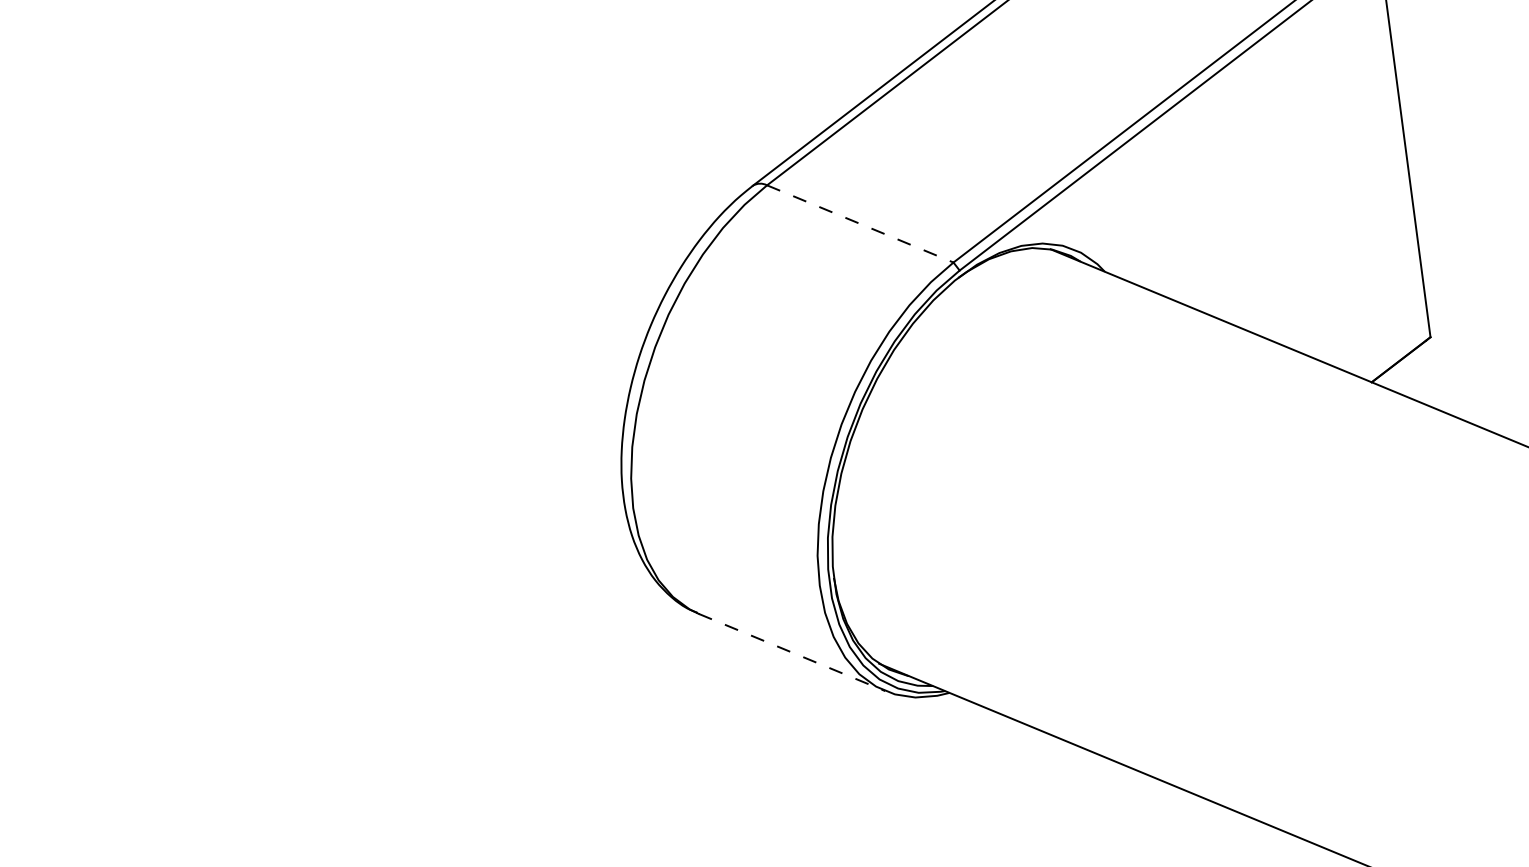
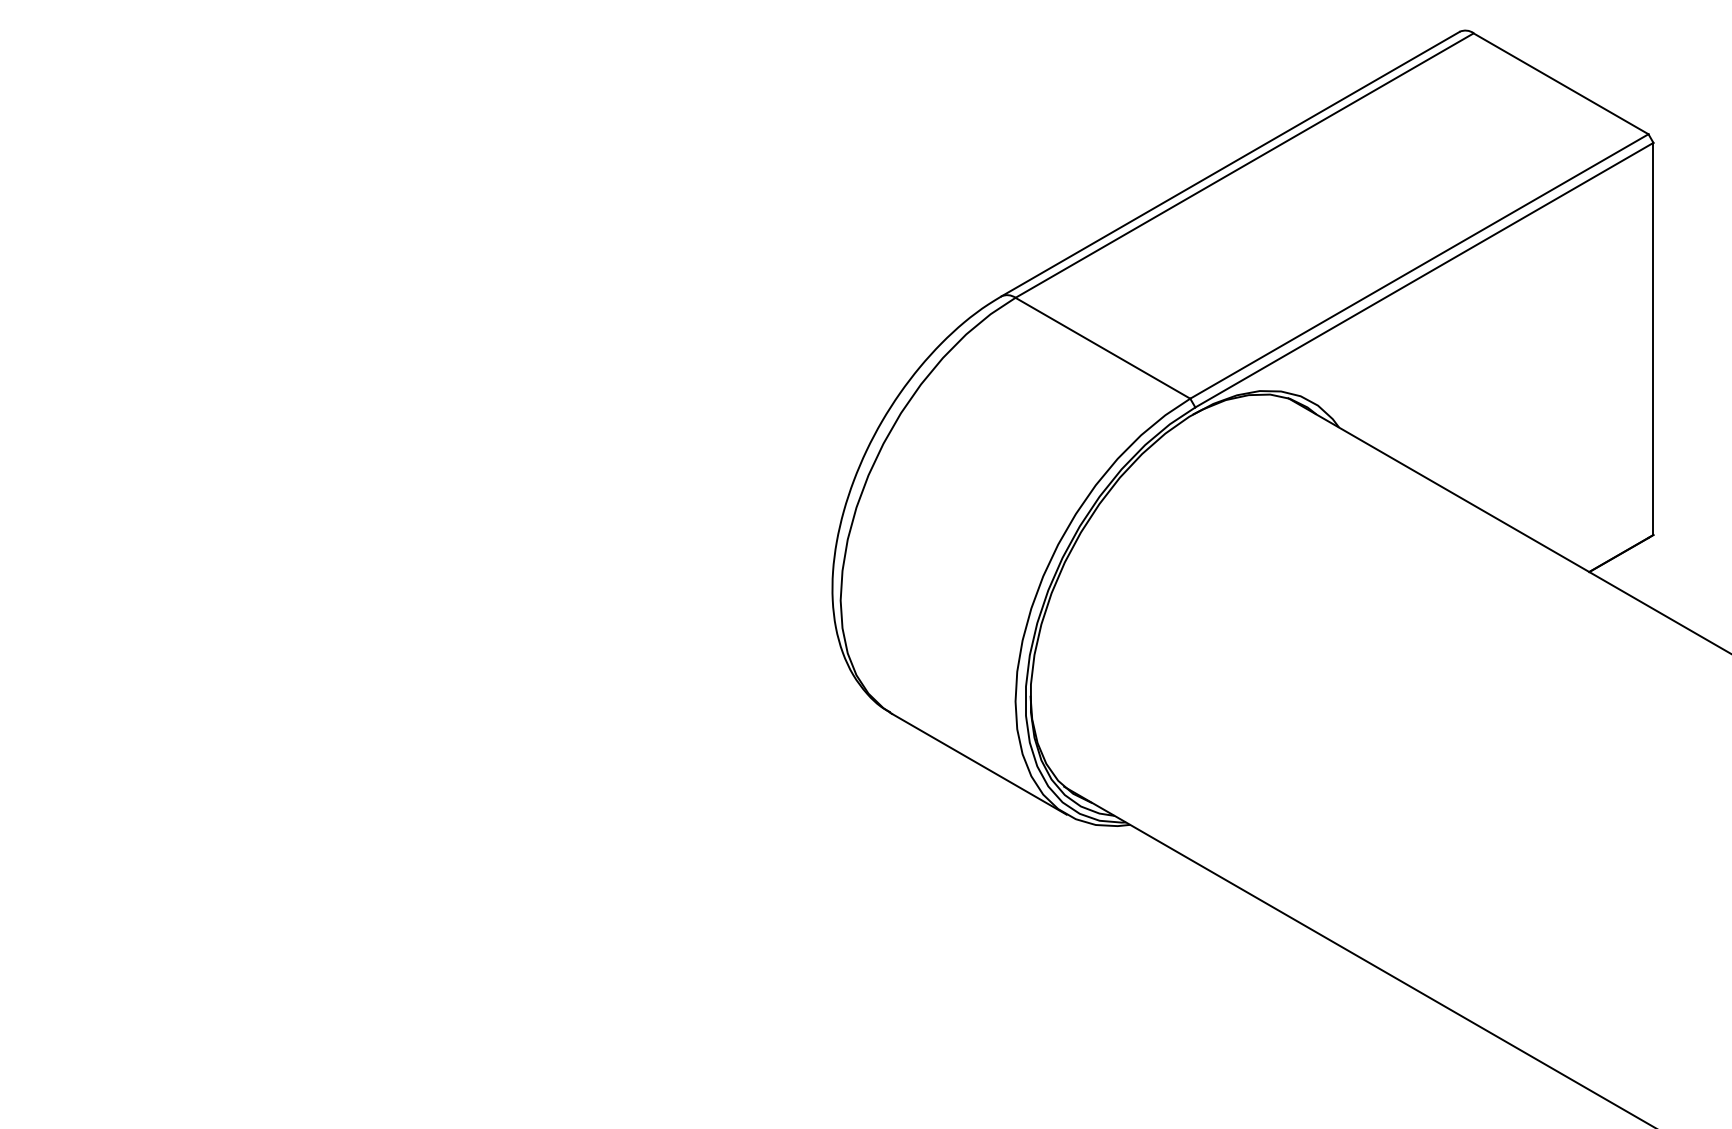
line: (859, 224) -> (1102, 348), dashed -> solid
line: (792, 652) -> (979, 764), dashed -> solid

